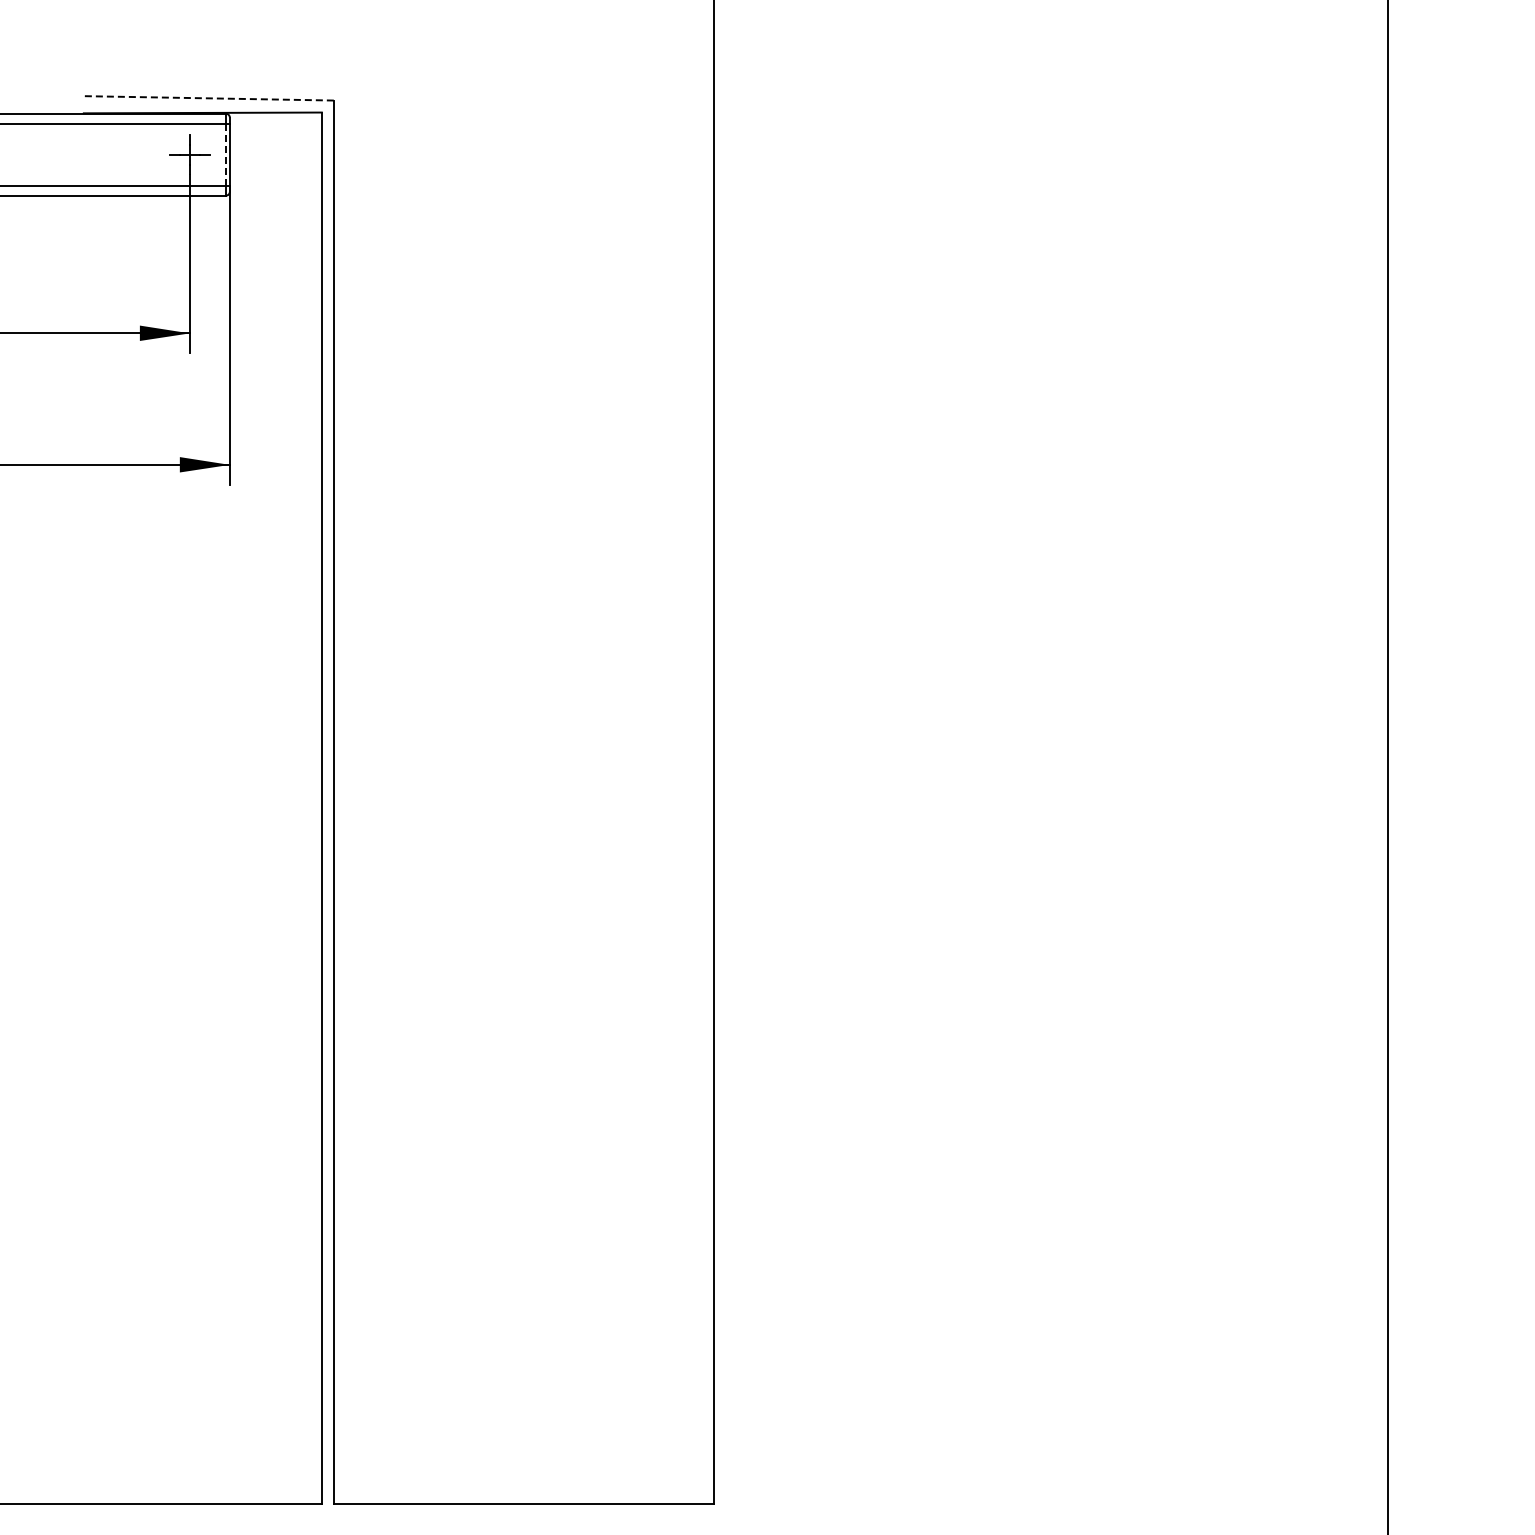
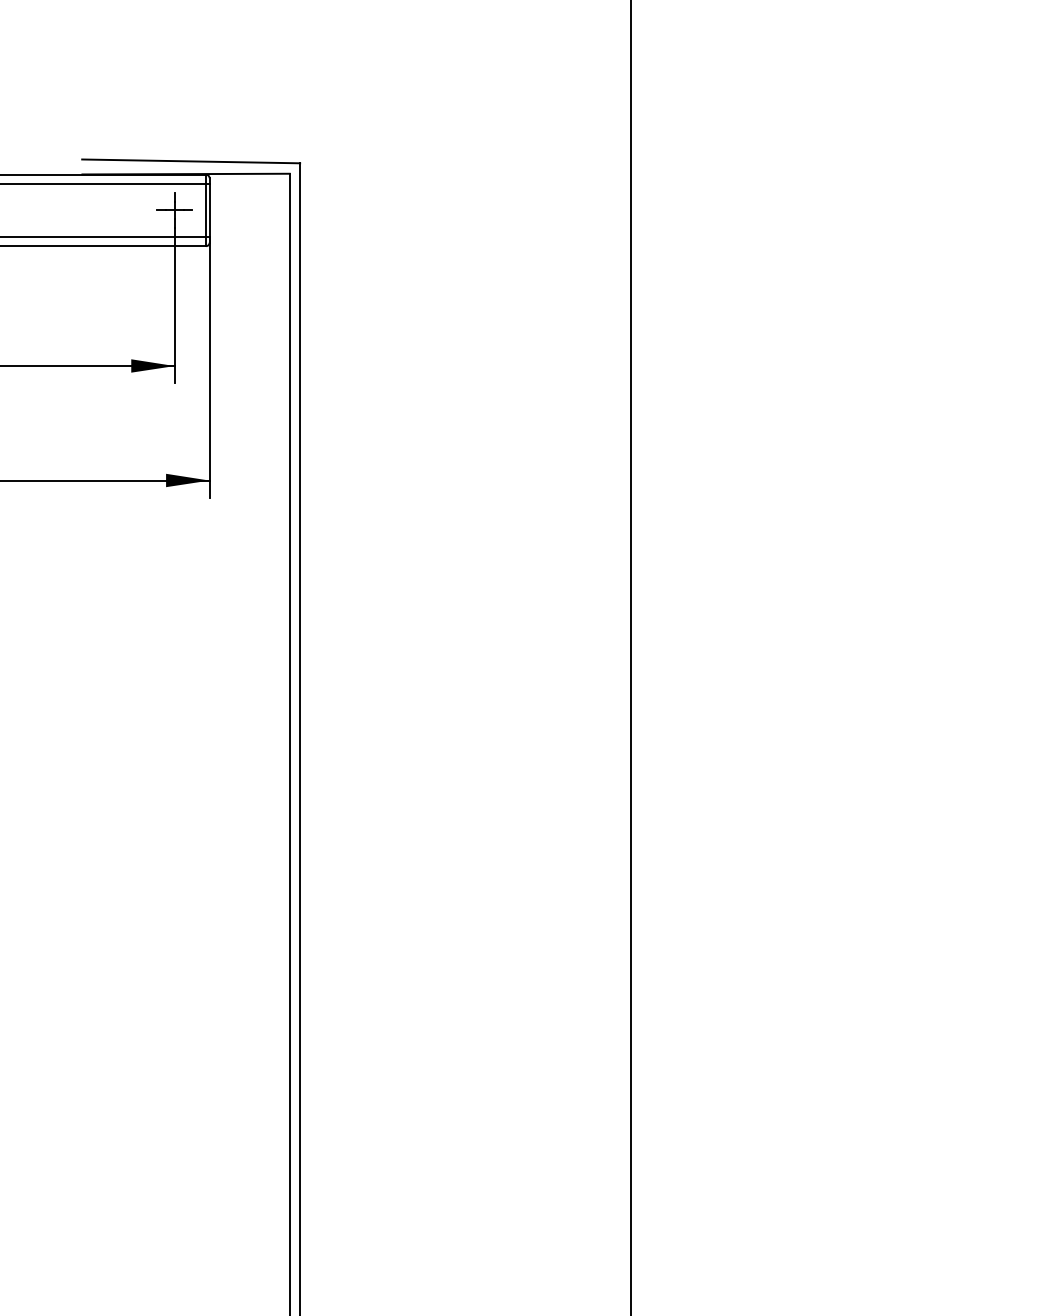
line: (208, 98) -> (190, 161), dashed -> solid
line: (225, 154) -> (205, 210), dashed -> solid

